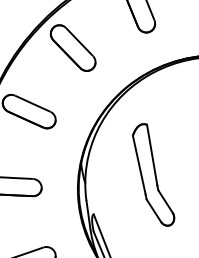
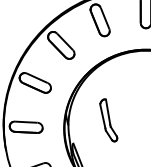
part: (153, 175) -> (108, 120), size x0.7

